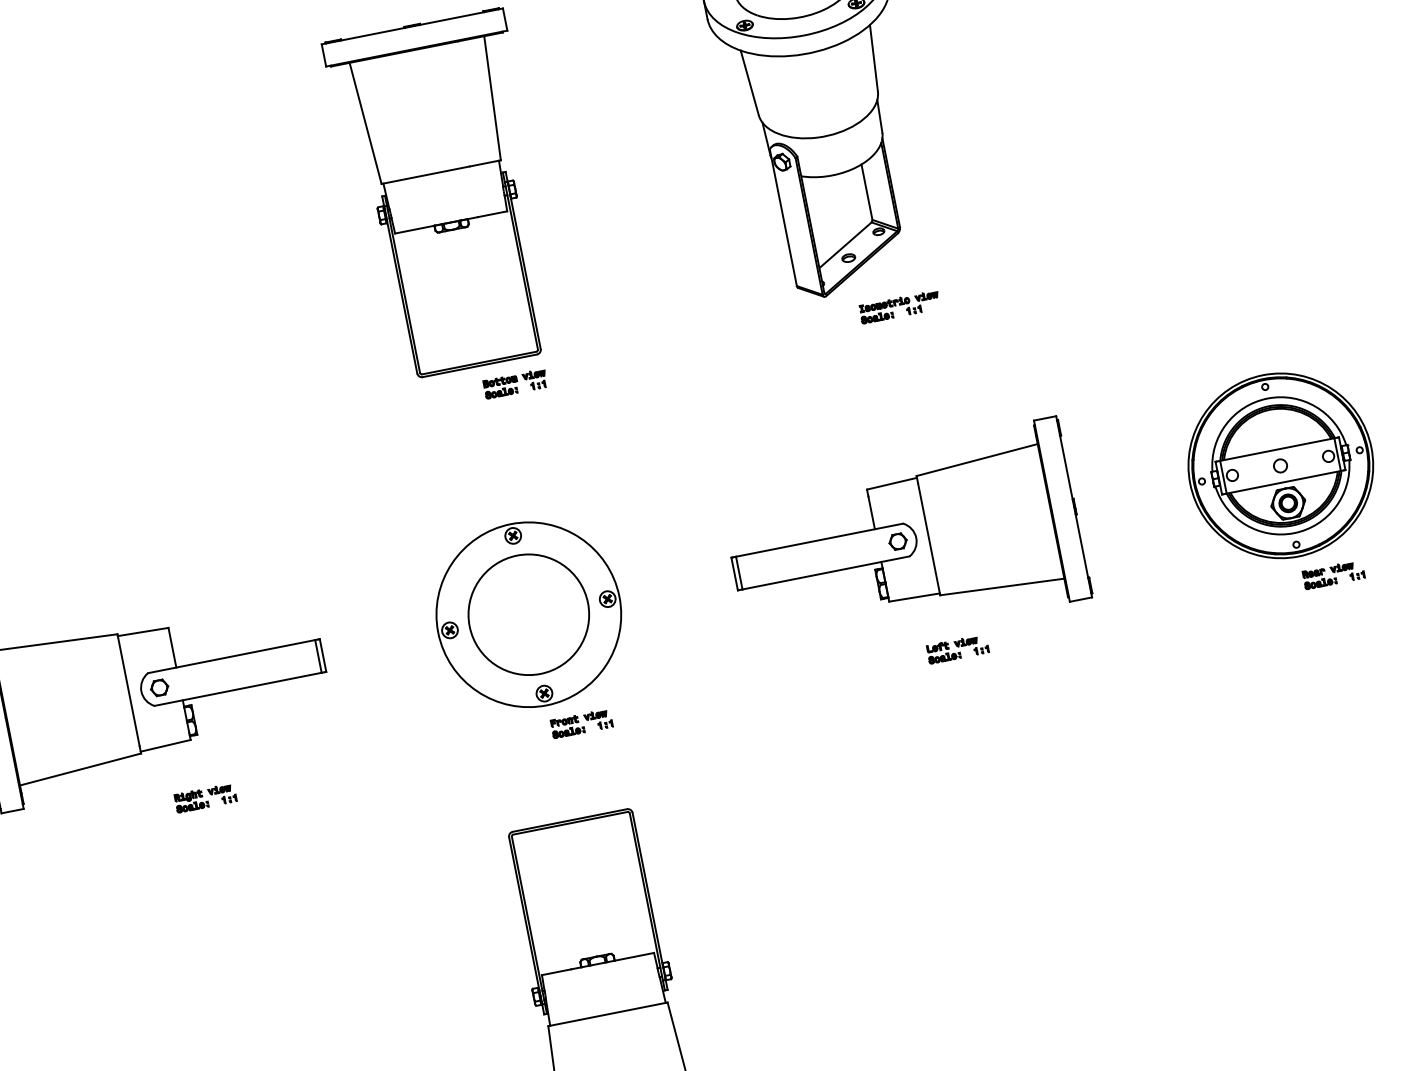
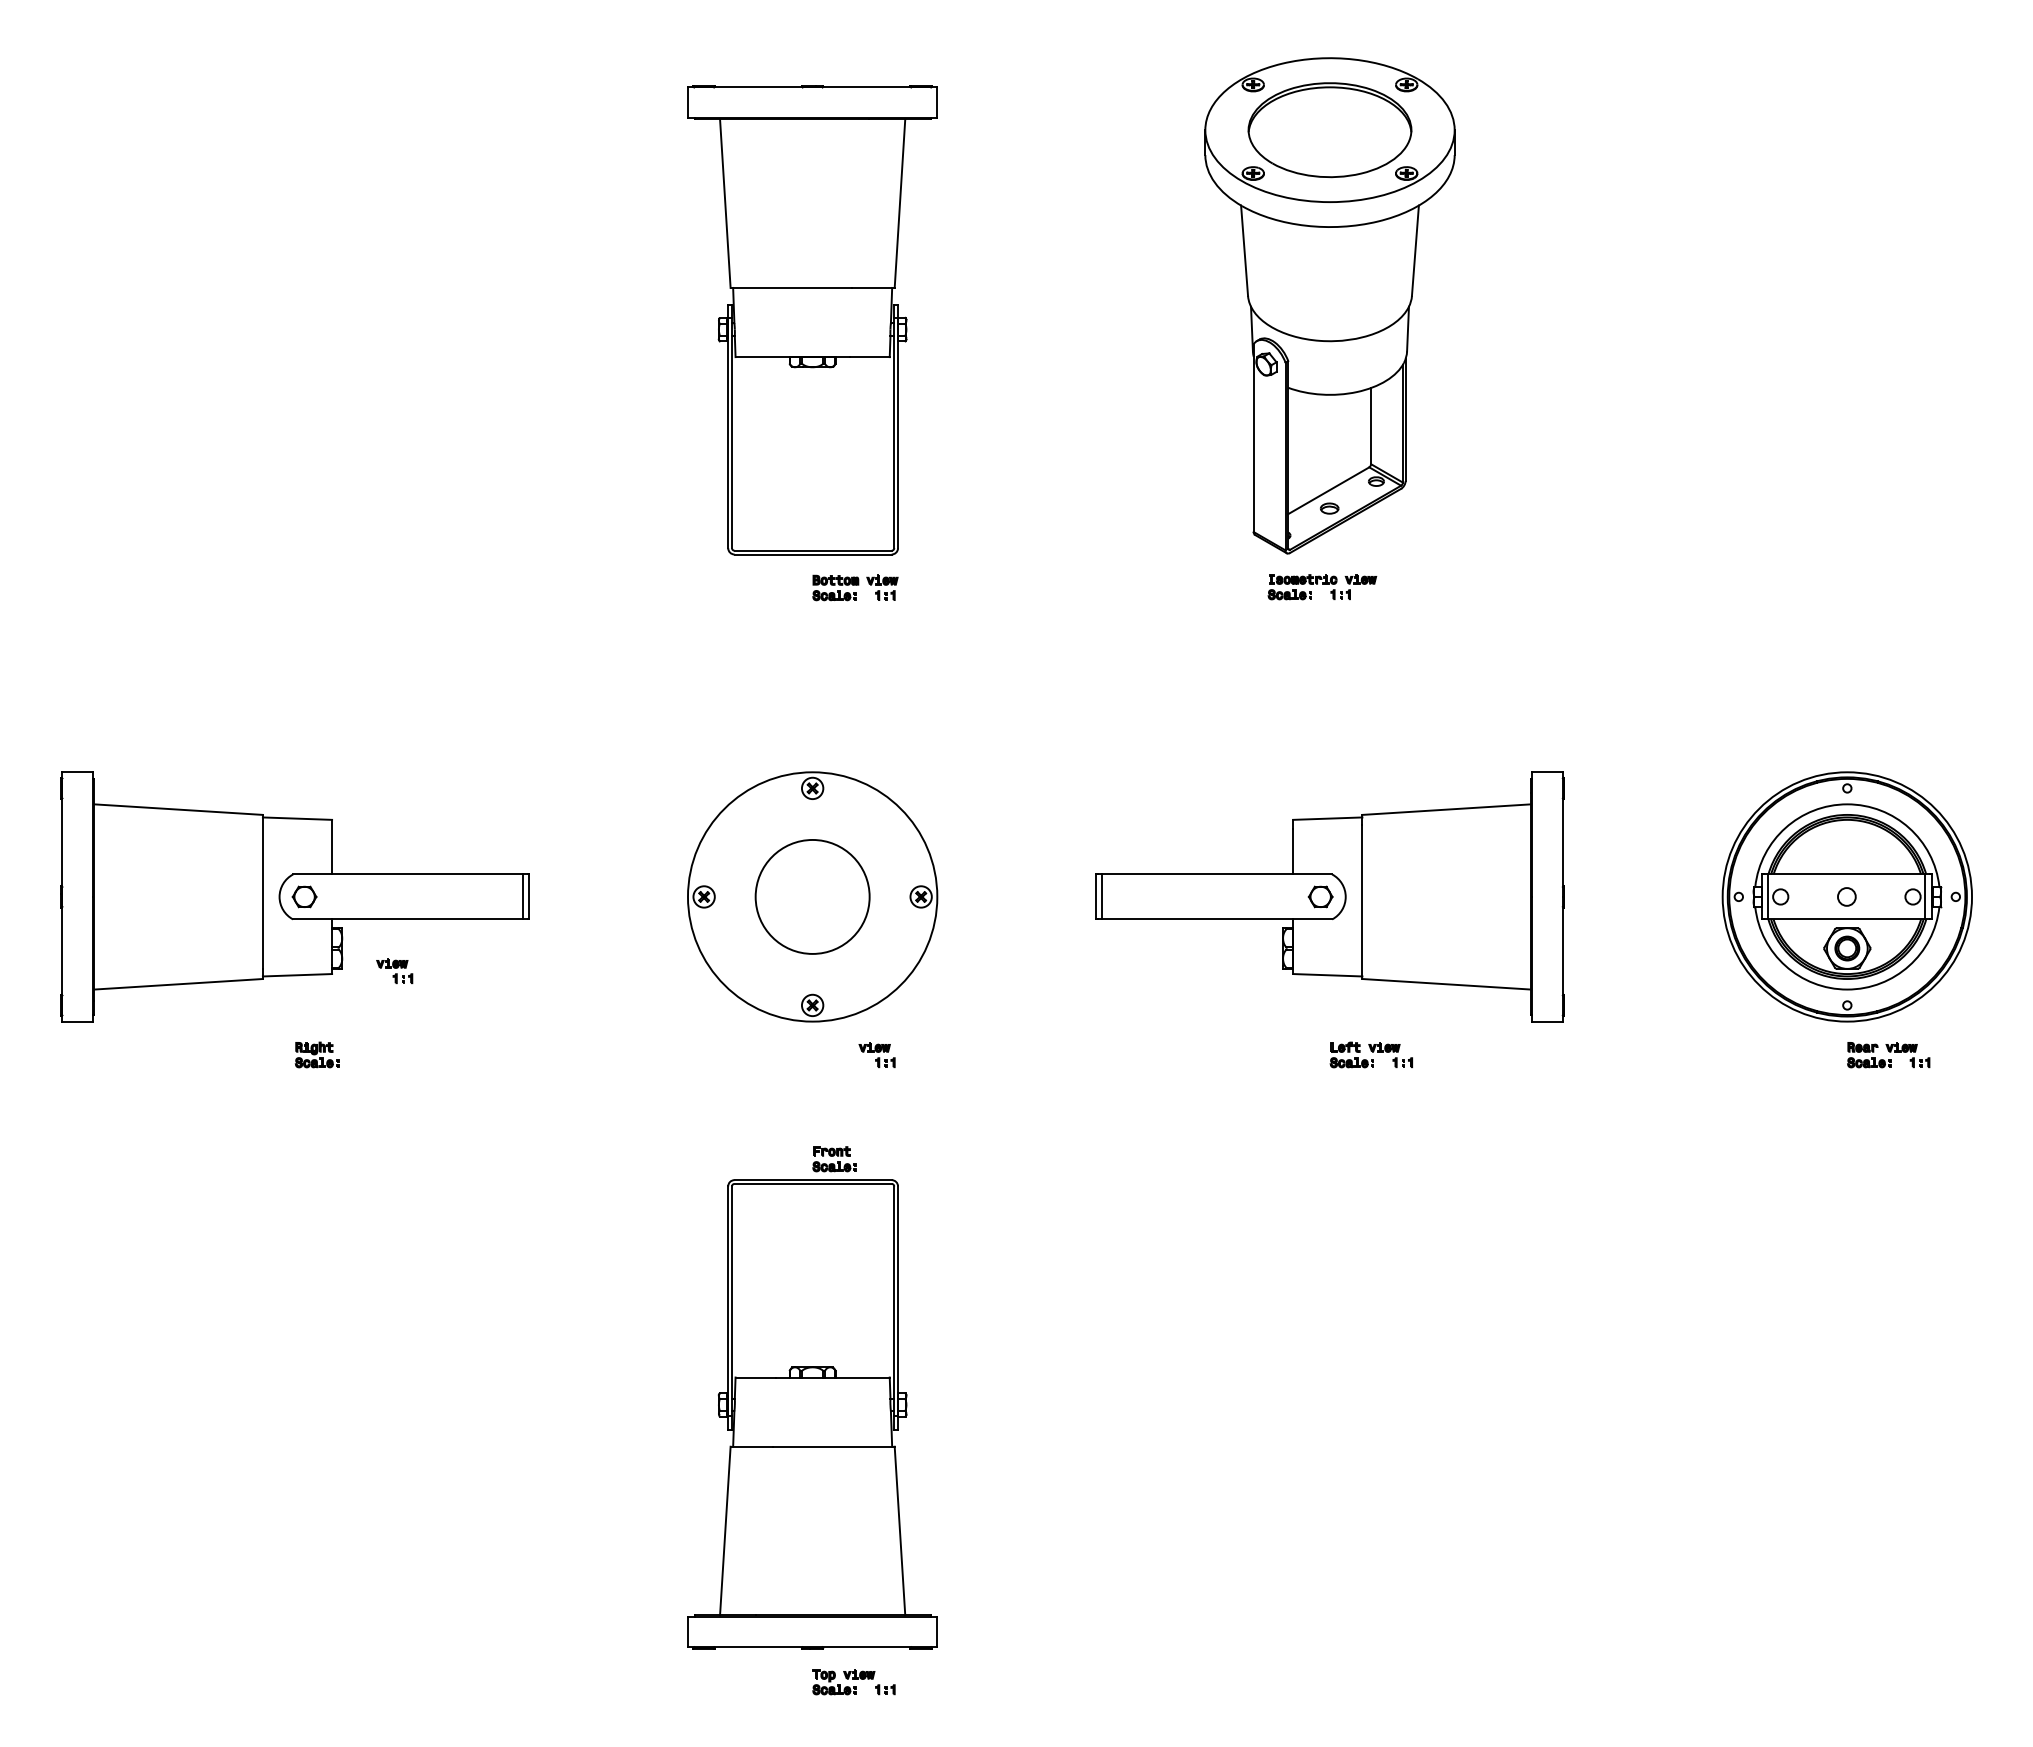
part: (899, 307) -> (1322, 587), moved
circle: (528, 614) -> (812, 896), size x0.7
part: (567, 726) -> (834, 1159), moved
part: (222, 795) -> (394, 971), moved

